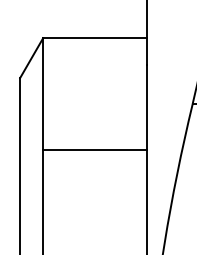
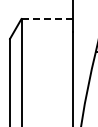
line: (95, 39) -> (47, 19), solid -> dashed
line: (95, 149) -> (47, 74), removed

